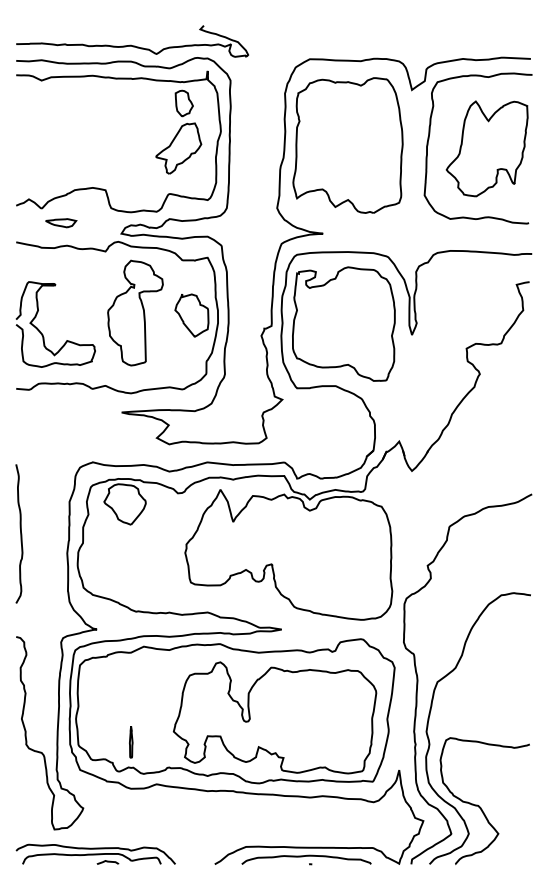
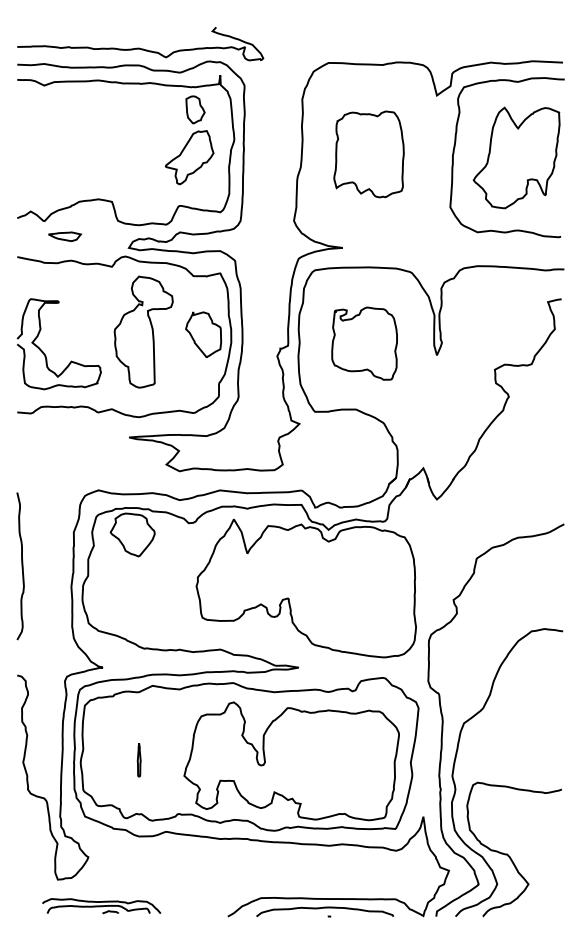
part: (347, 145) -> (368, 154), size x0.6
part: (343, 323) -> (364, 343), size x0.6
part: (130, 742) -> (138, 760), moved
part: (95, 854) -> (101, 906), size x0.7

